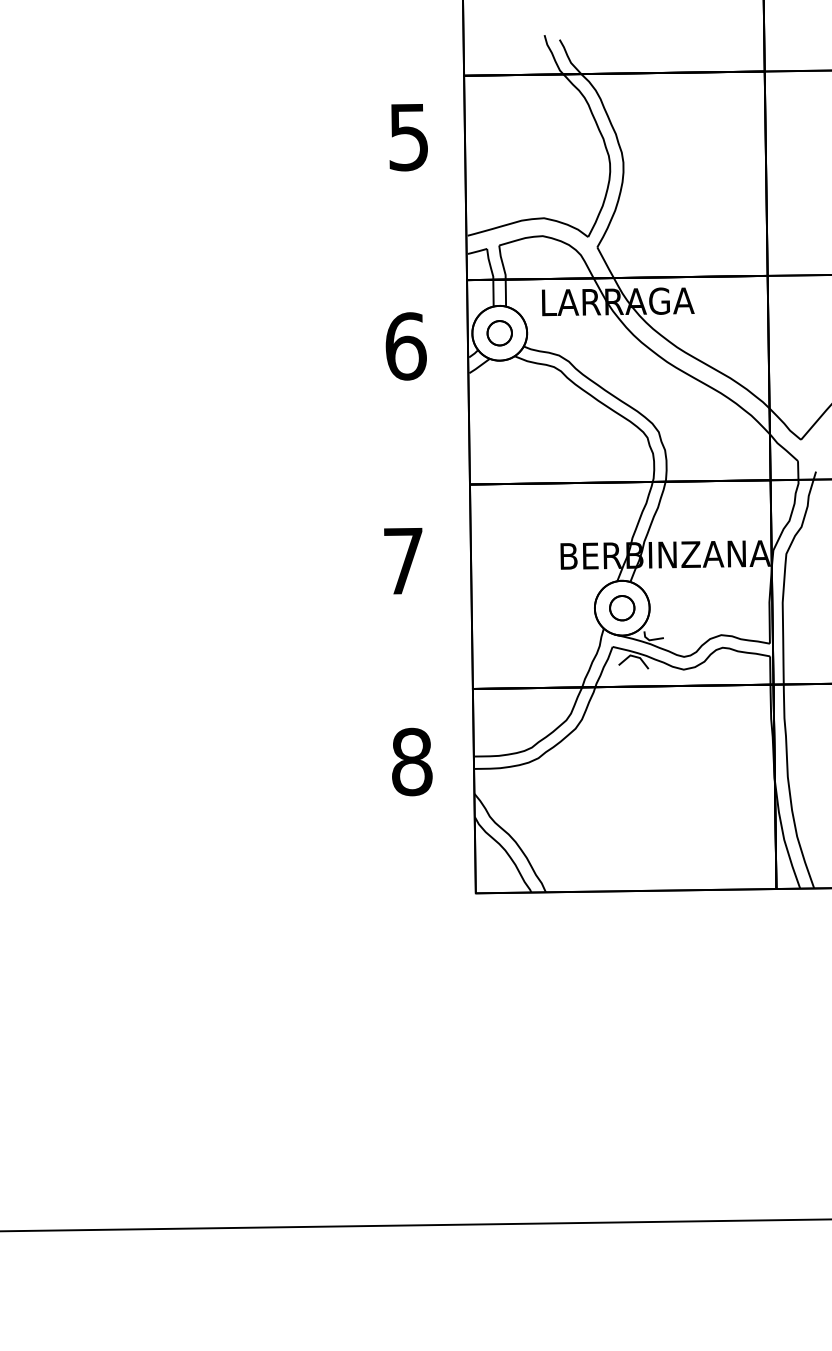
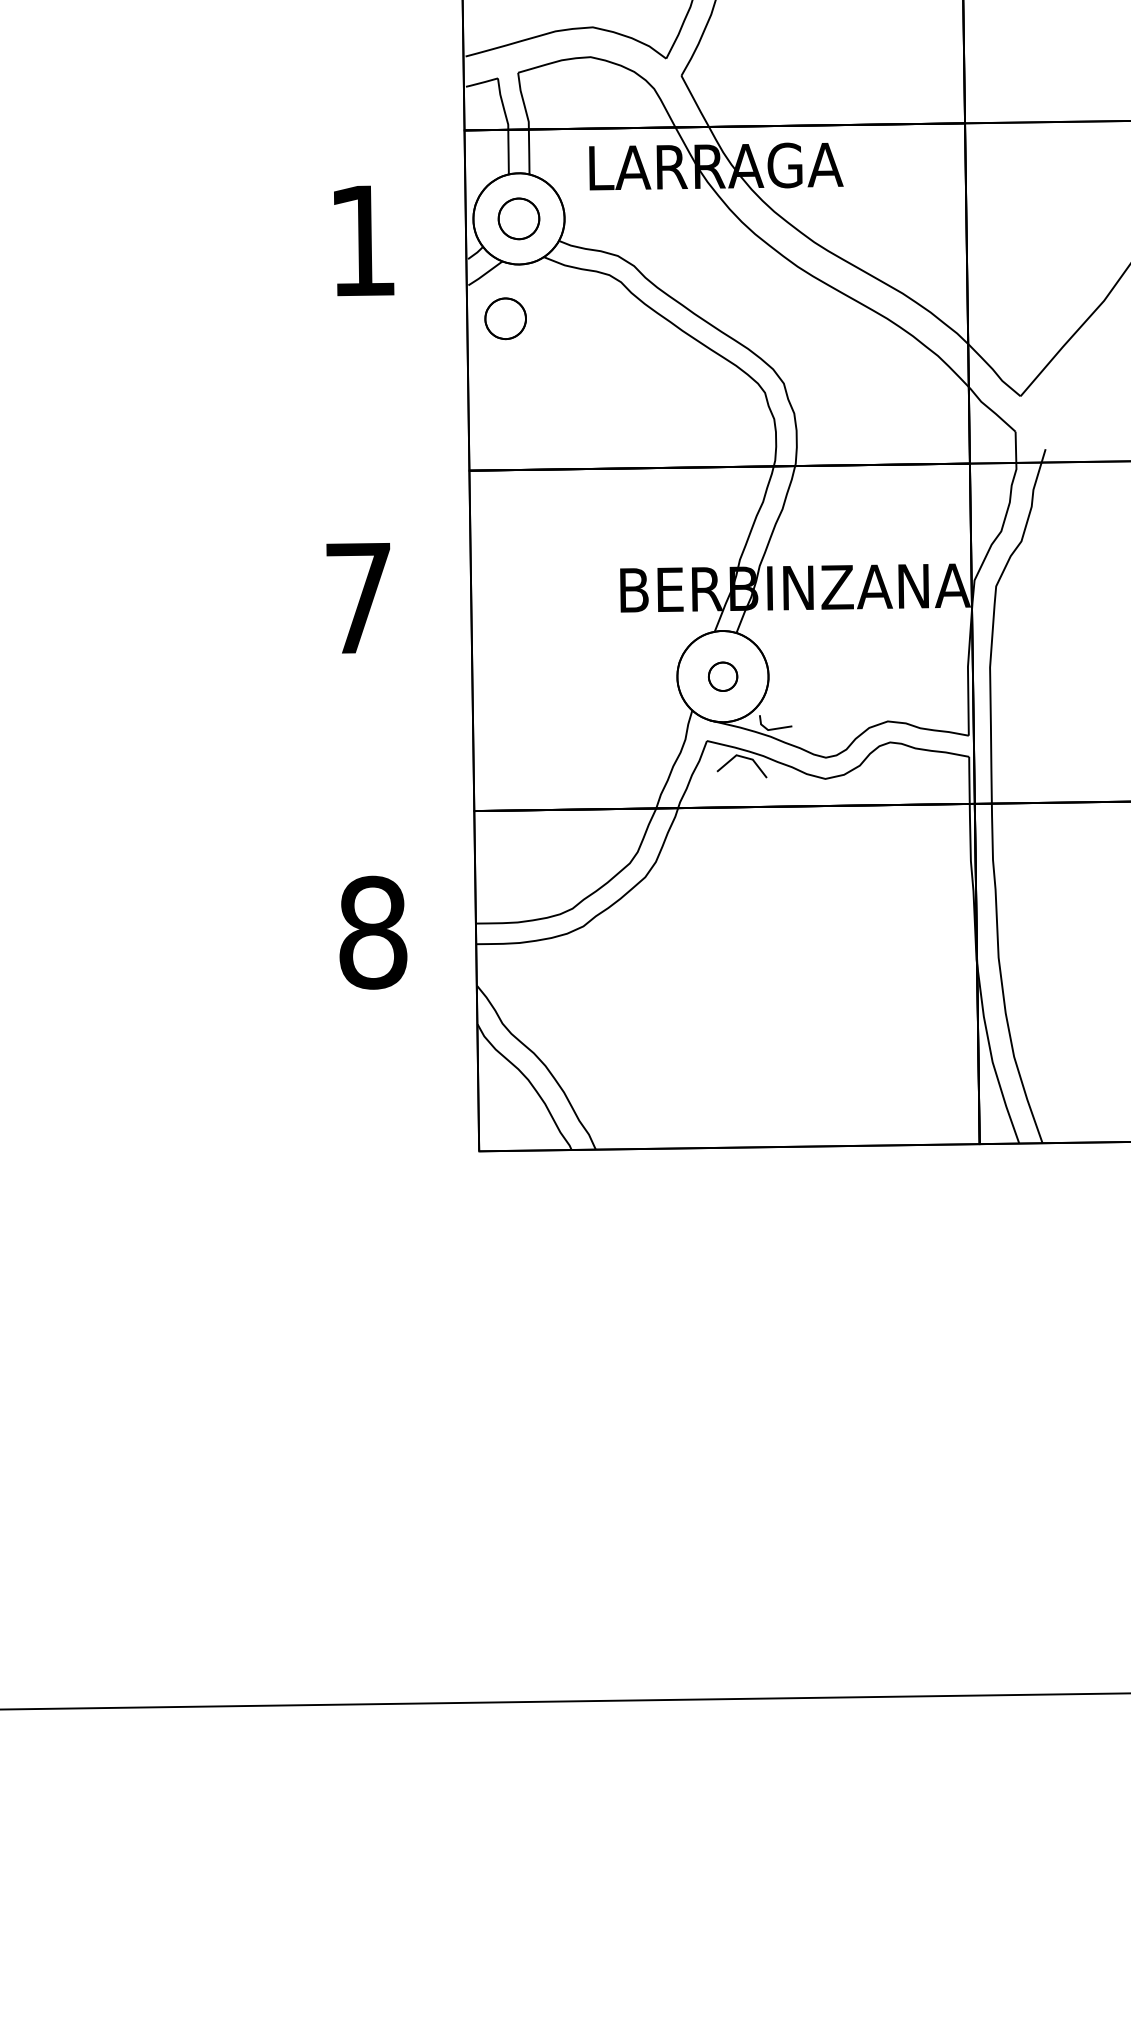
text: (405, 346) -> (362, 240), 6 -> 1
part: (491, 393) -> (505, 319), added
part: (622, 608) -> (723, 677), size x0.7

